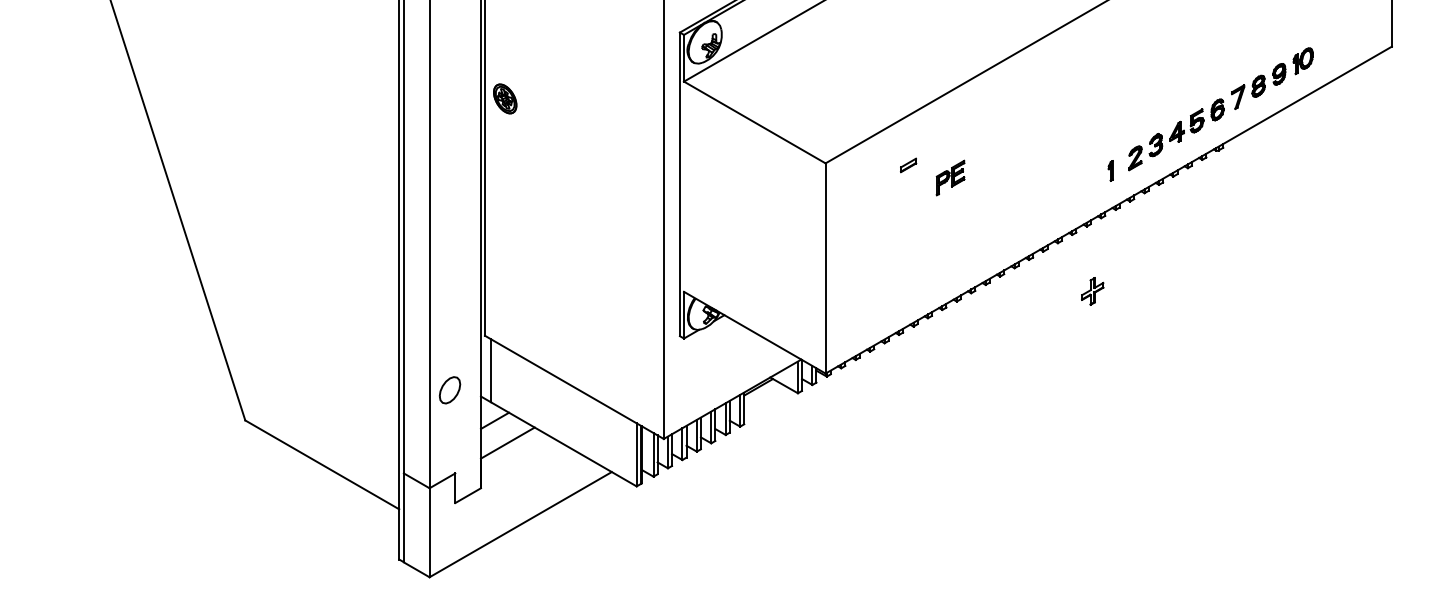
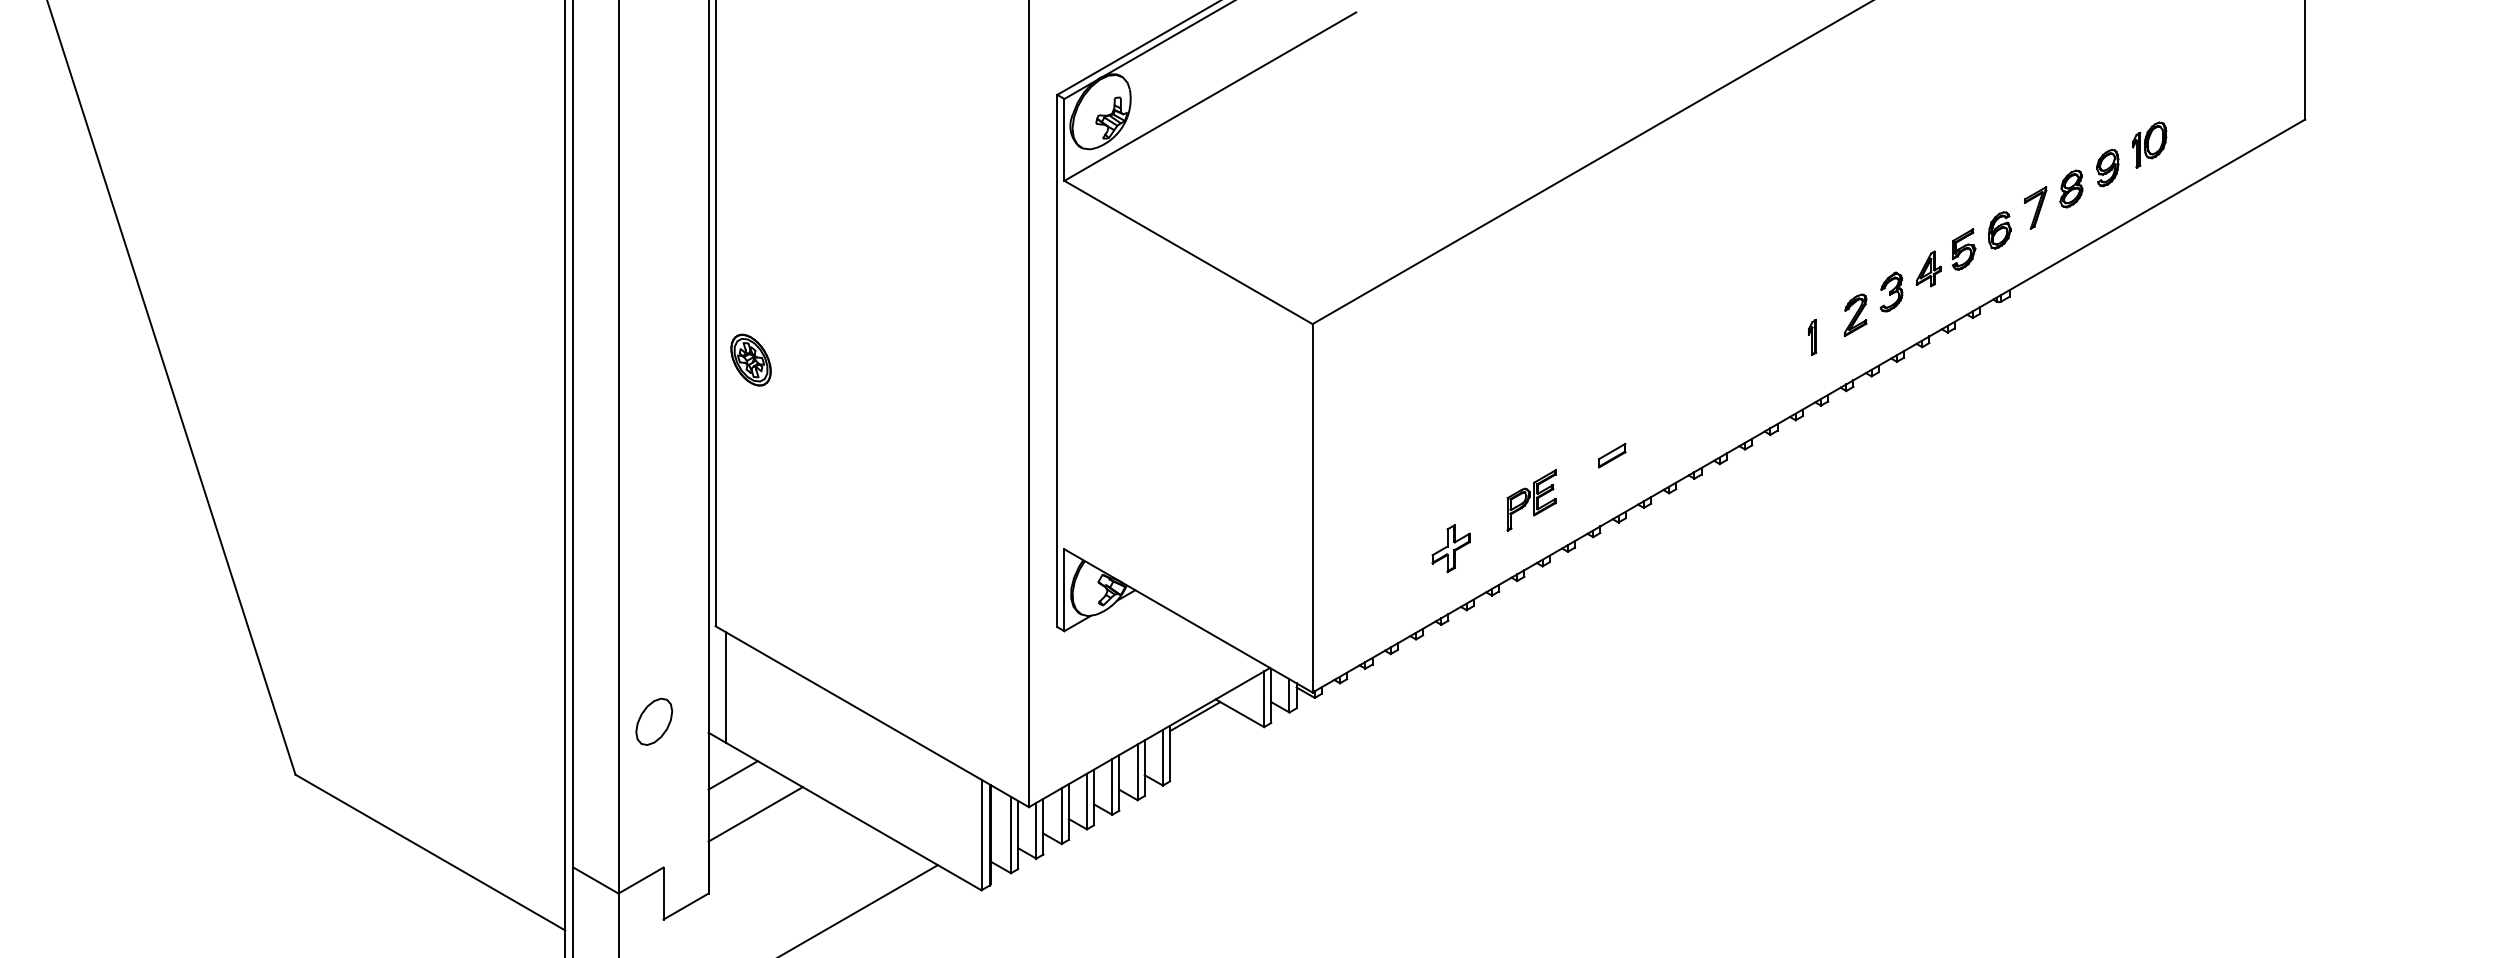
part: (505, 98) -> (751, 359), moved
part: (908, 165) -> (1612, 455), moved
part: (950, 177) -> (1531, 499), moved
part: (1092, 291) -> (1450, 548), moved

